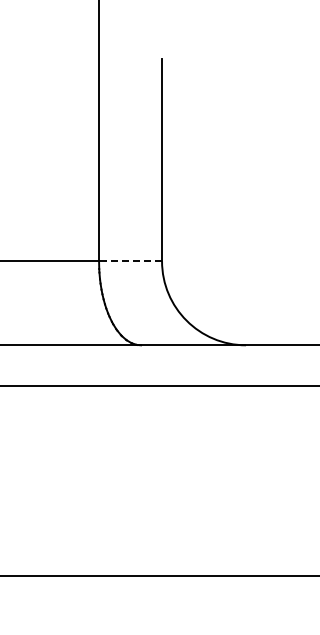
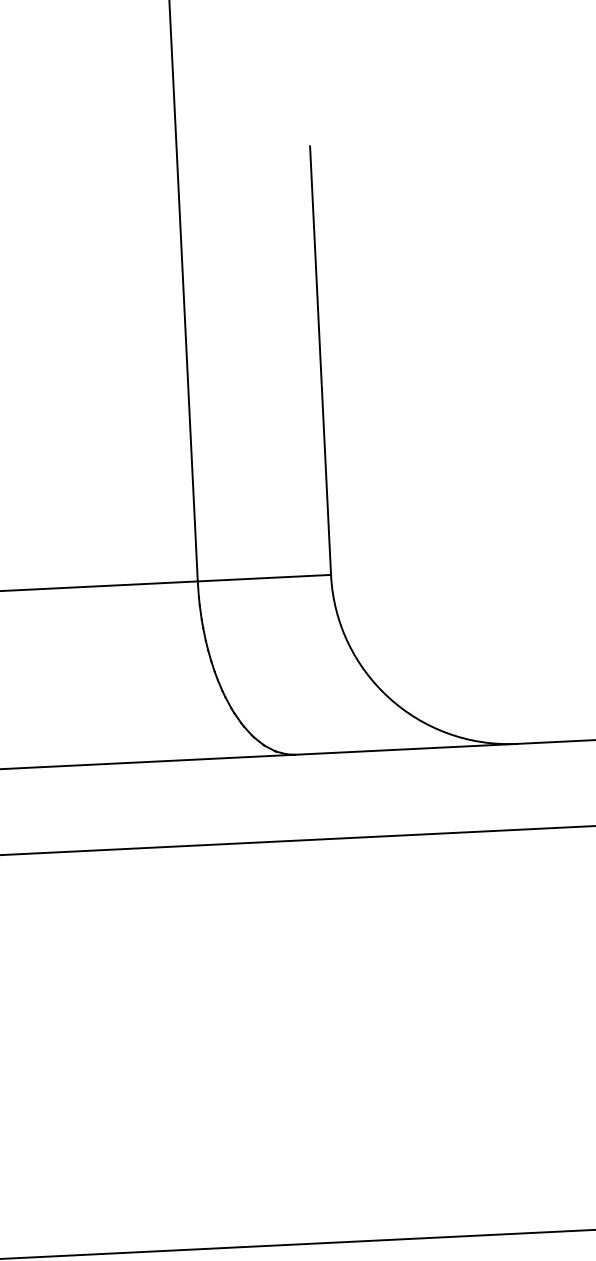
line: (130, 261) -> (264, 578), dashed -> solid

